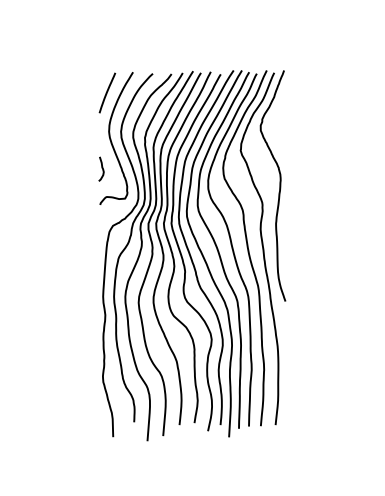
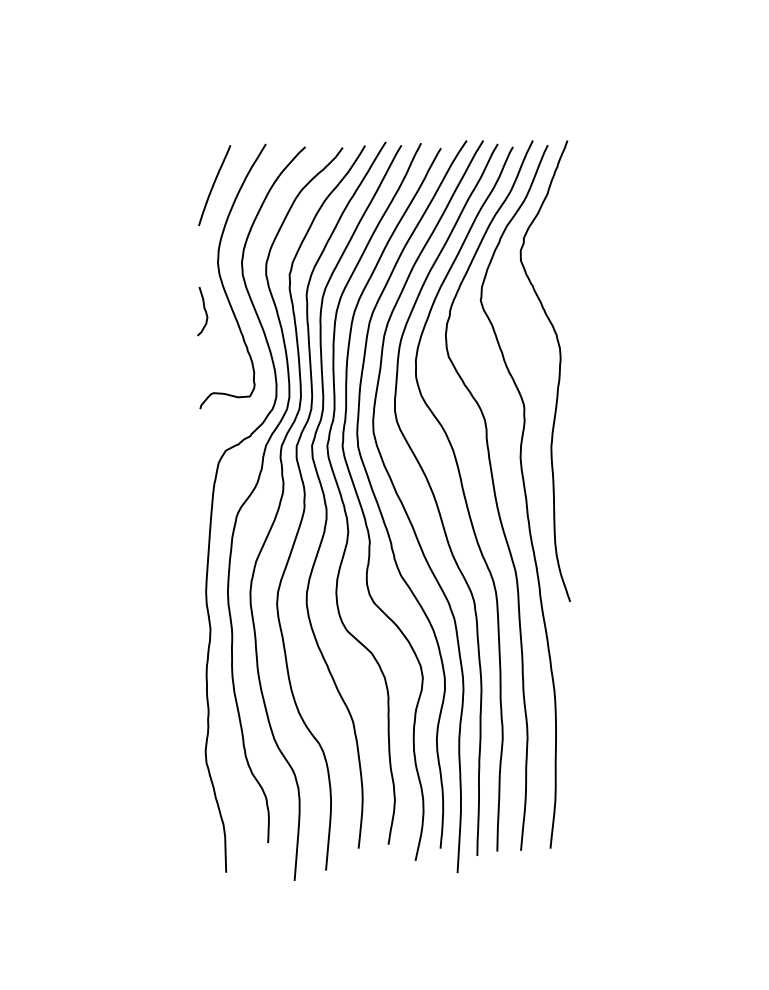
curve: (101, 168) -> (202, 310), moved

